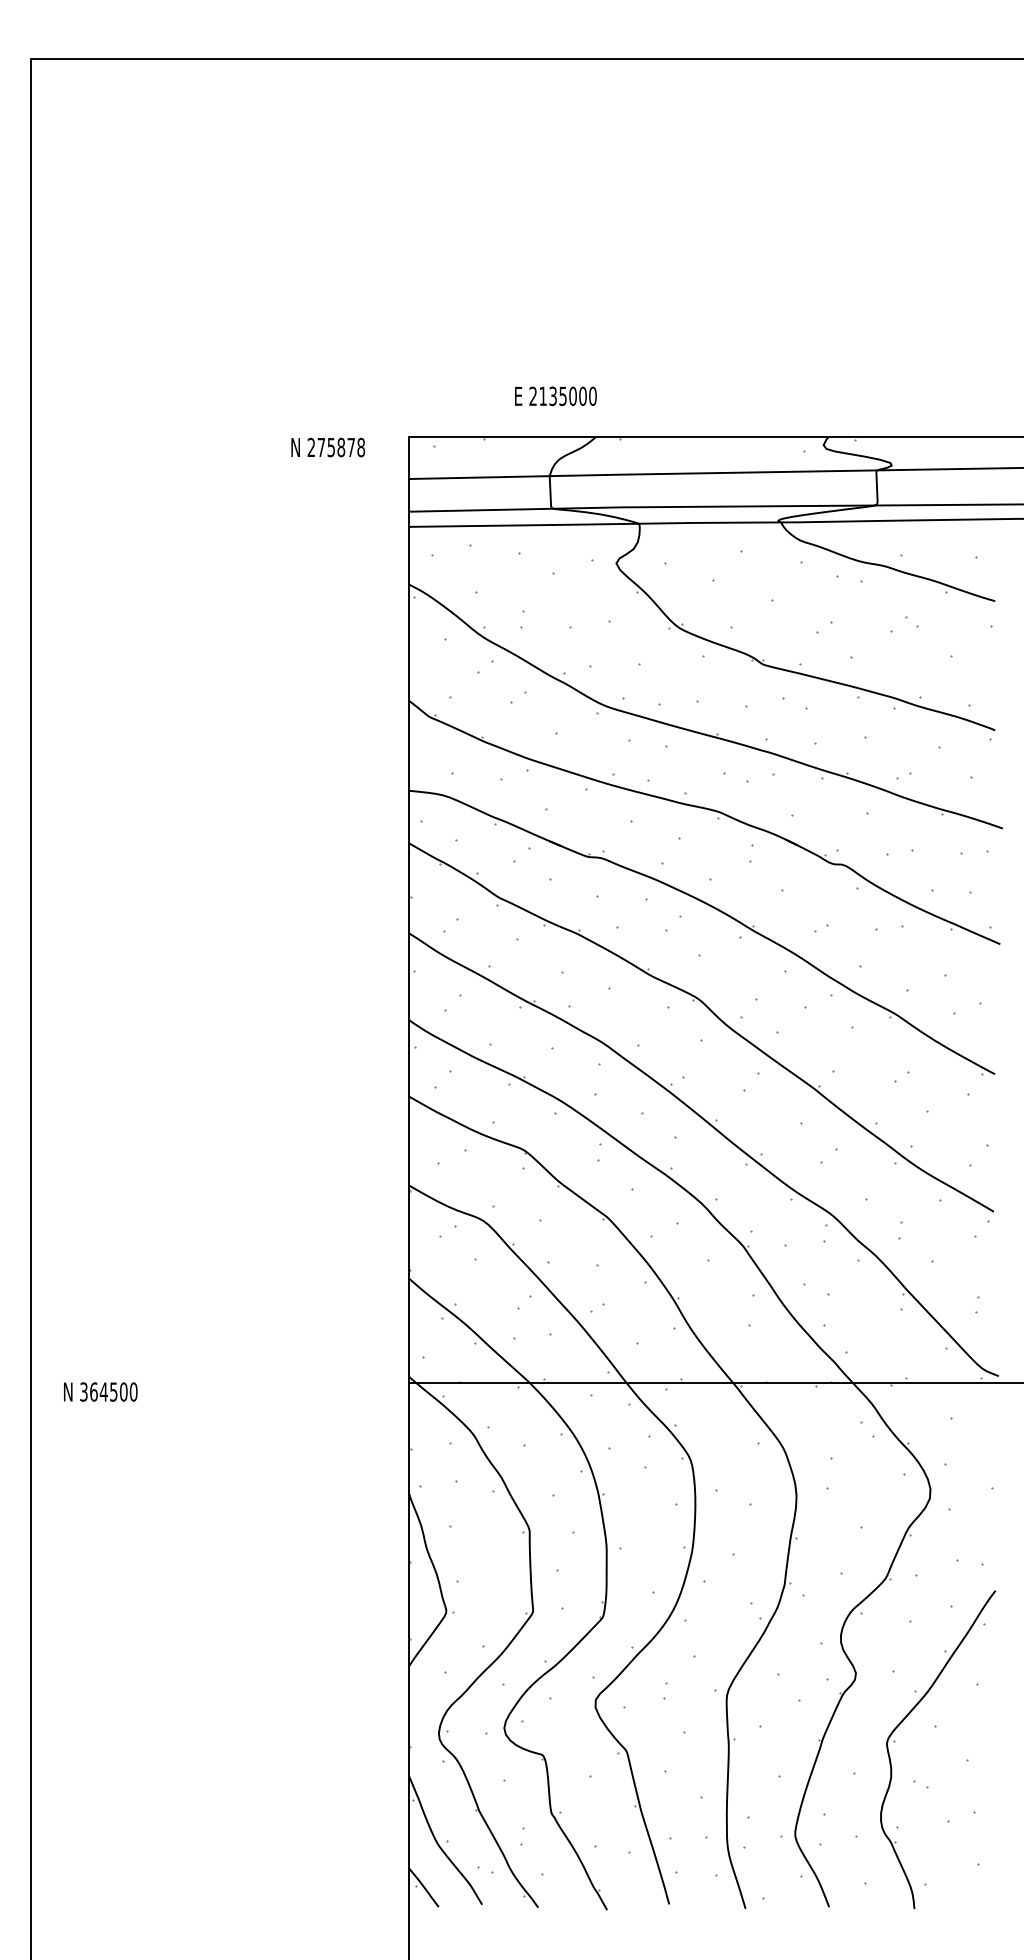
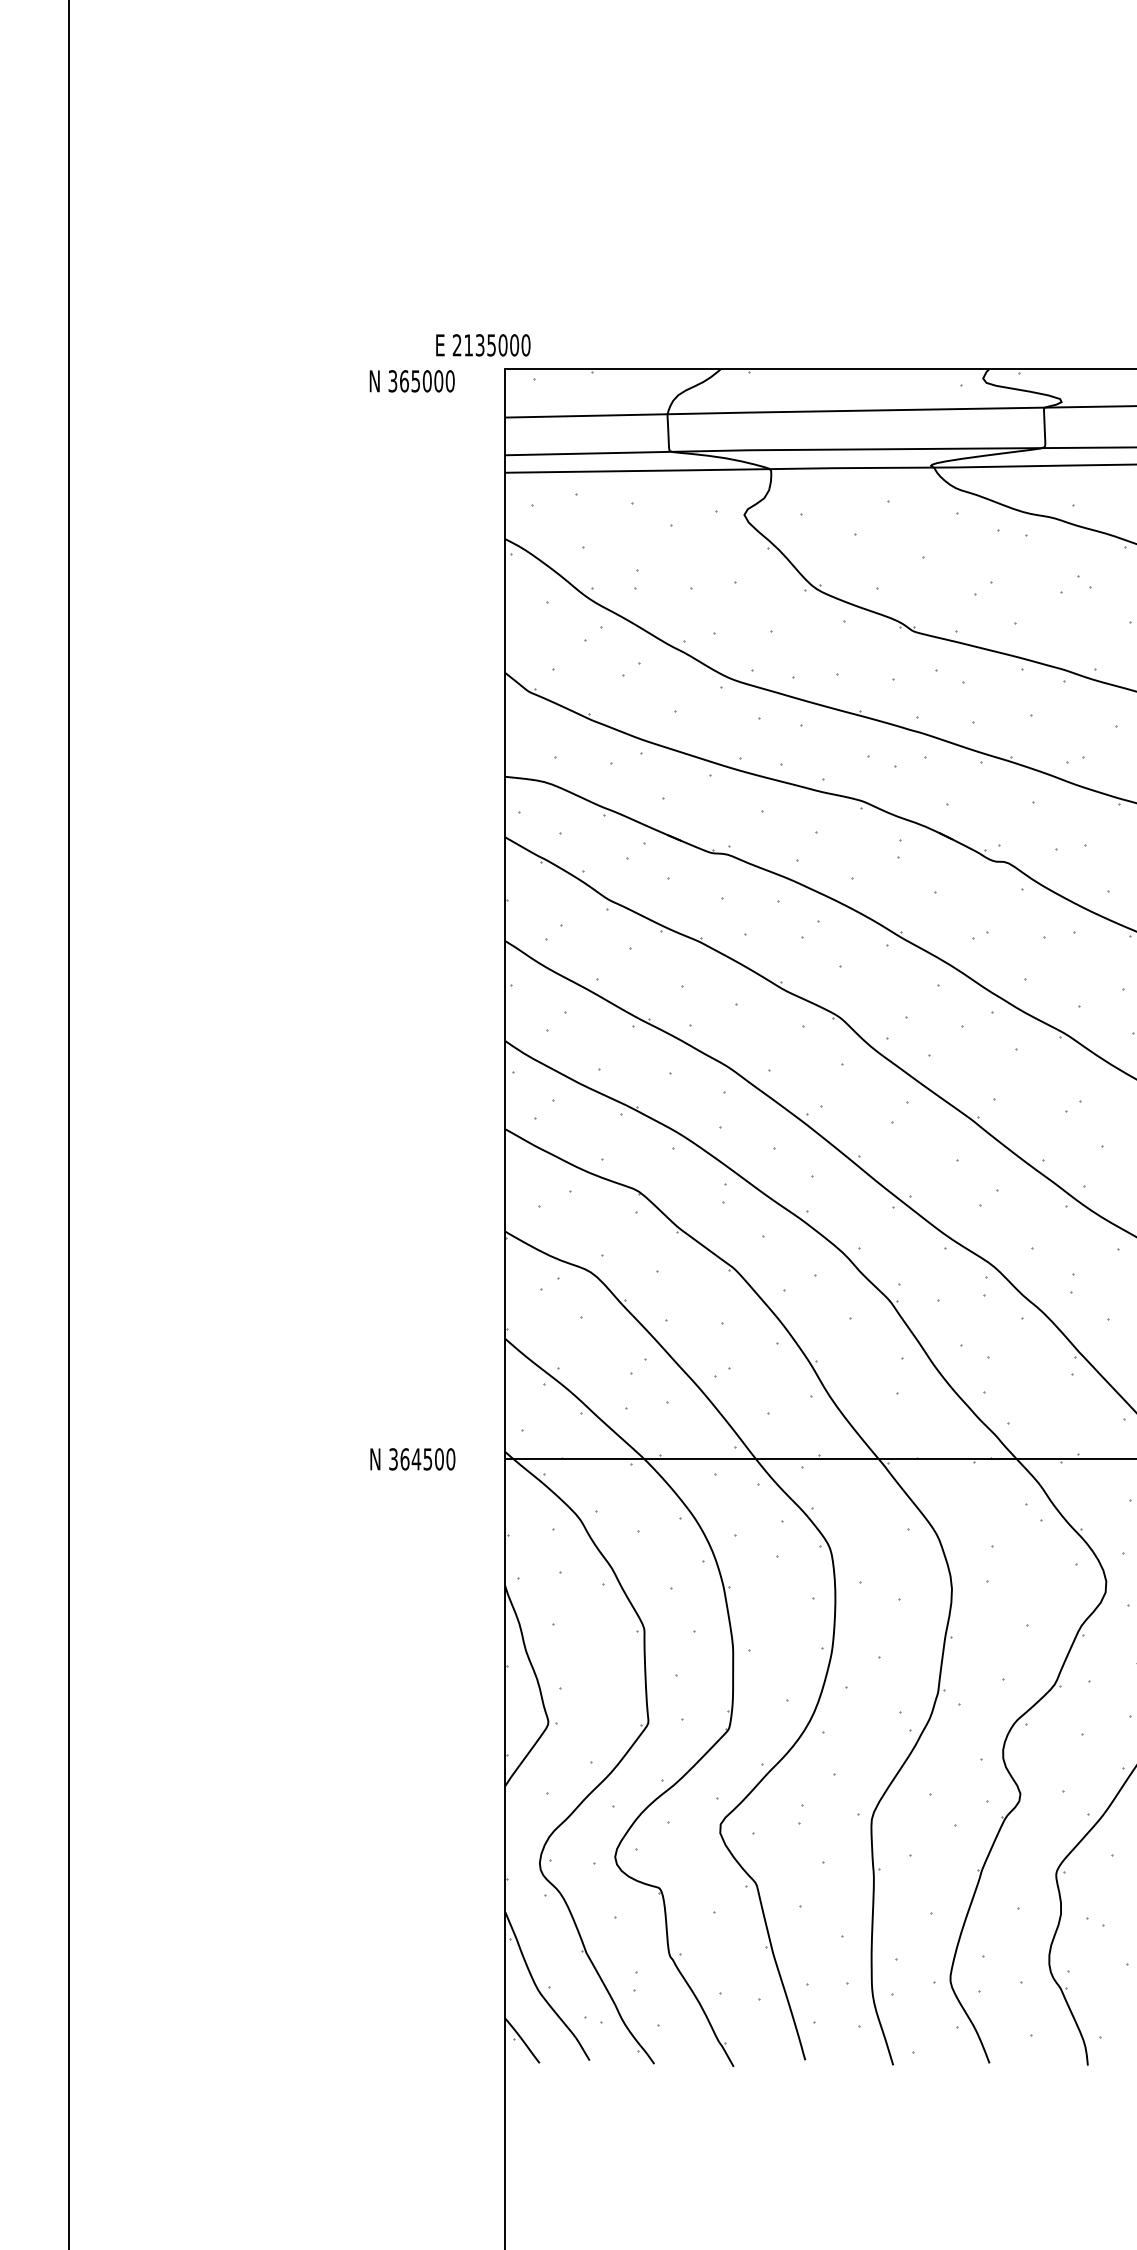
text: (555, 396) -> (482, 345), moved
text: (336, 447) -> (421, 381), 275878 -> 365000
text: (100, 1391) -> (412, 1458), moved

